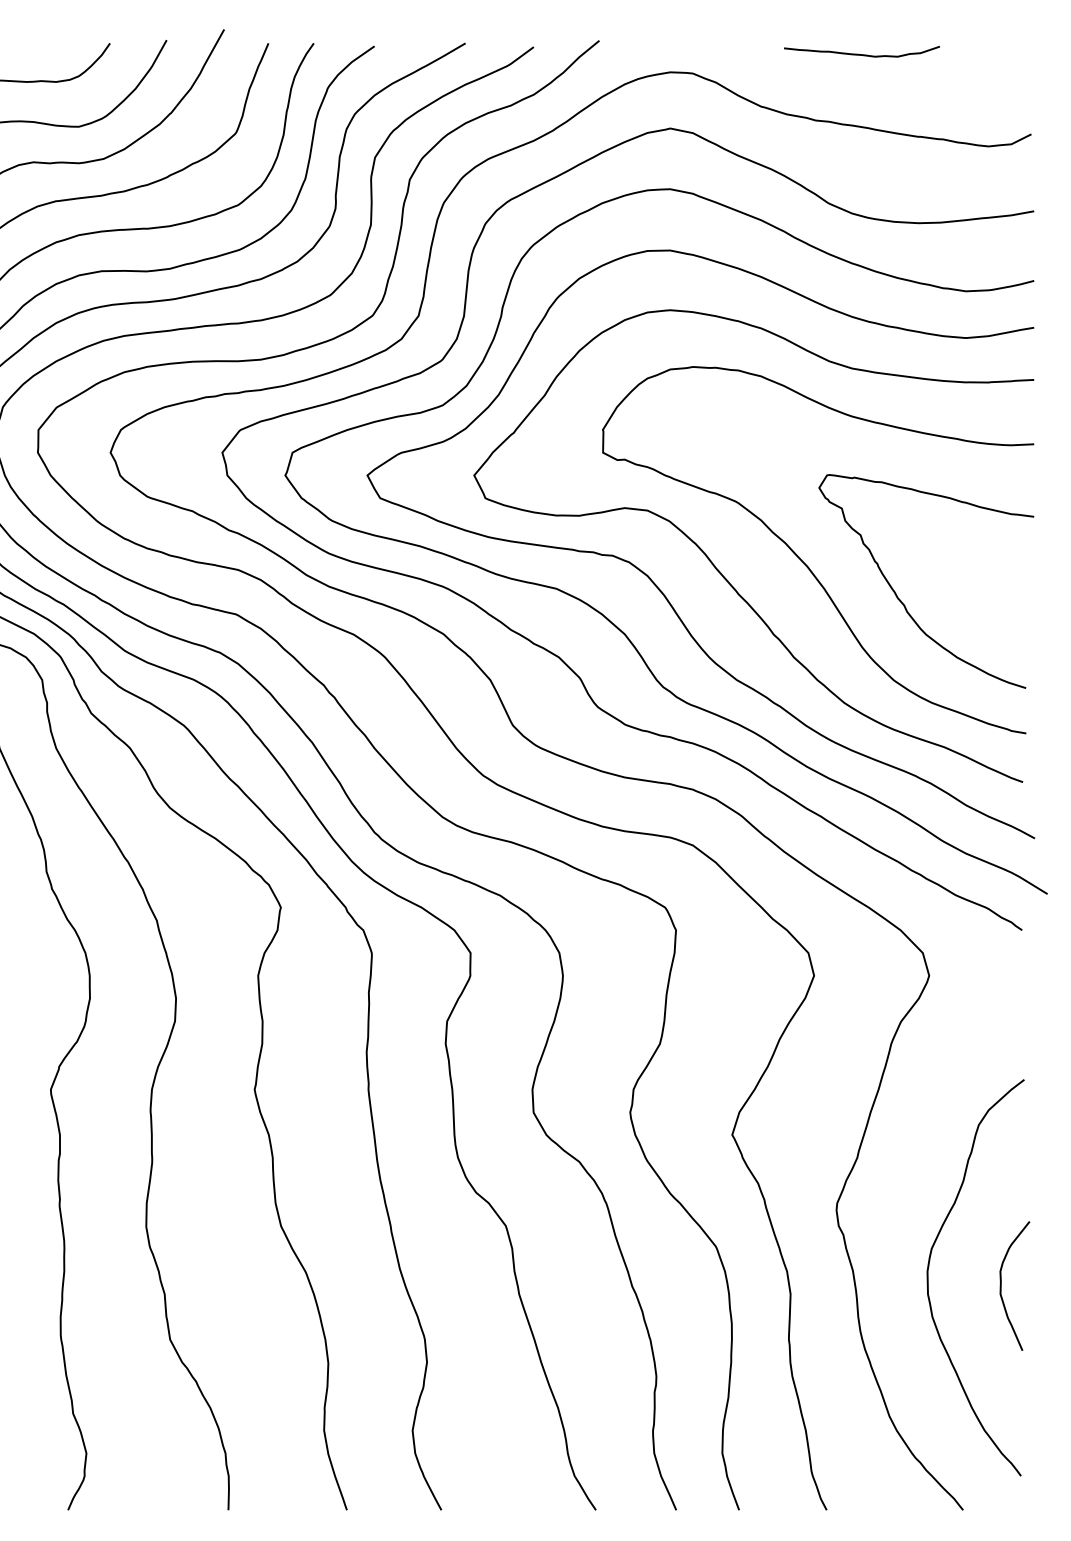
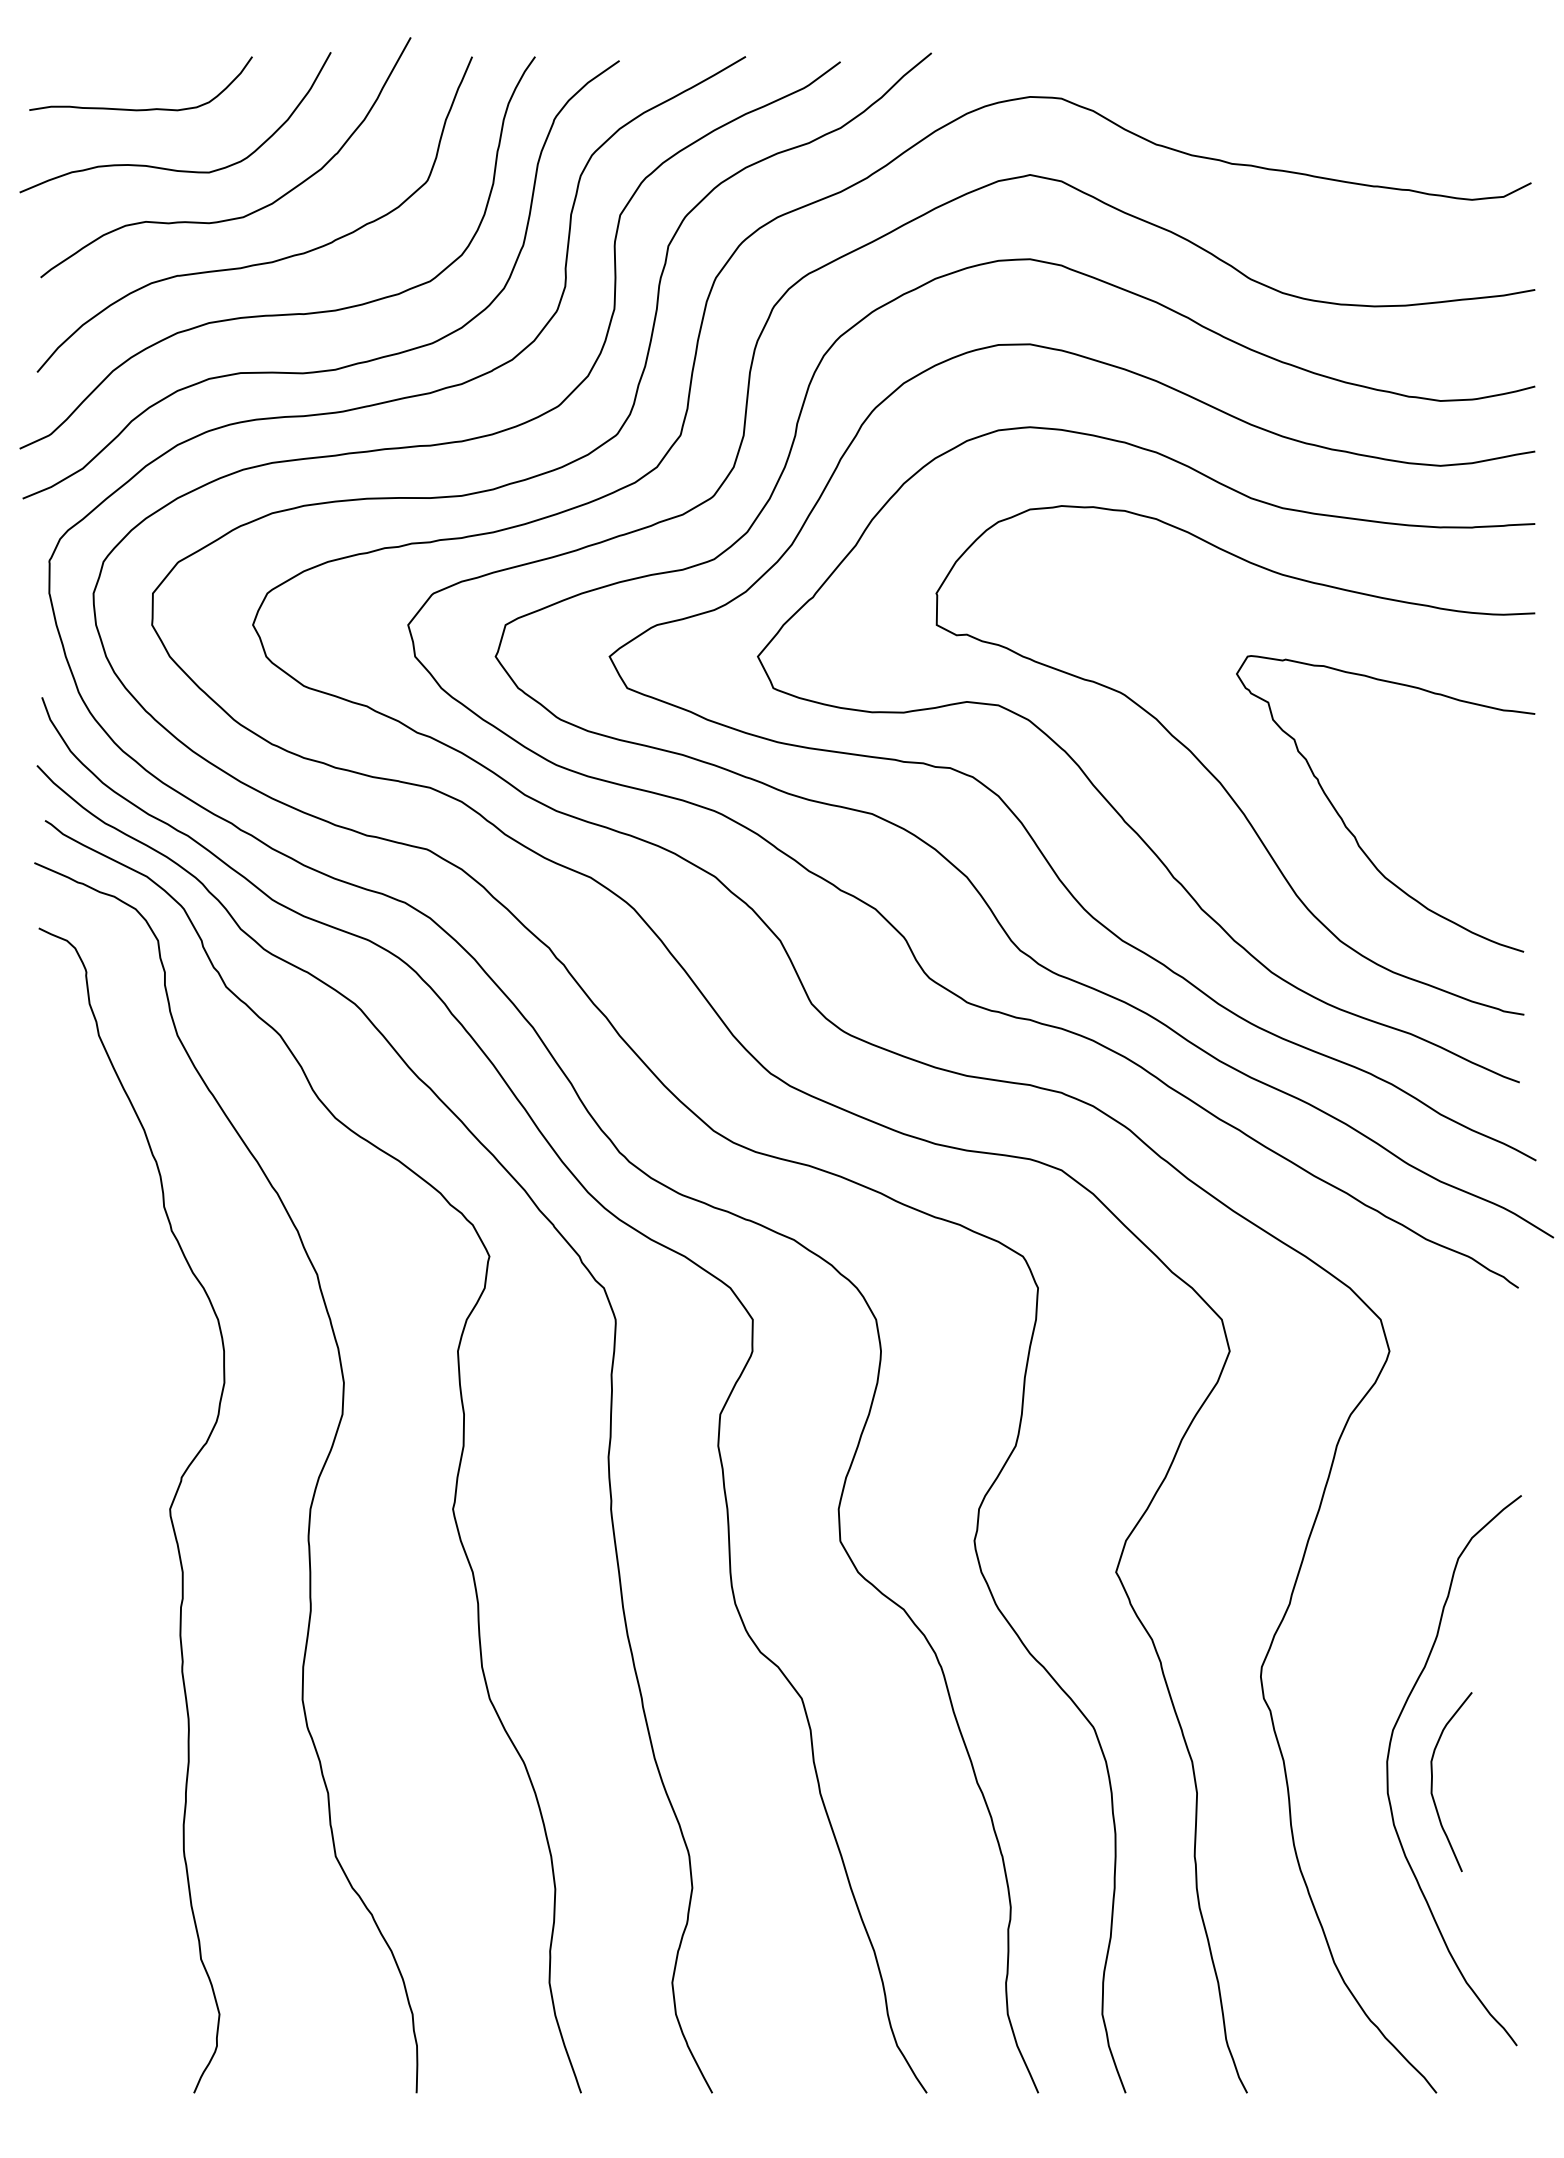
curve: (862, 54) -> (1296, 72), removed
curve: (1001, 1286) -> (1432, 1782), moved

